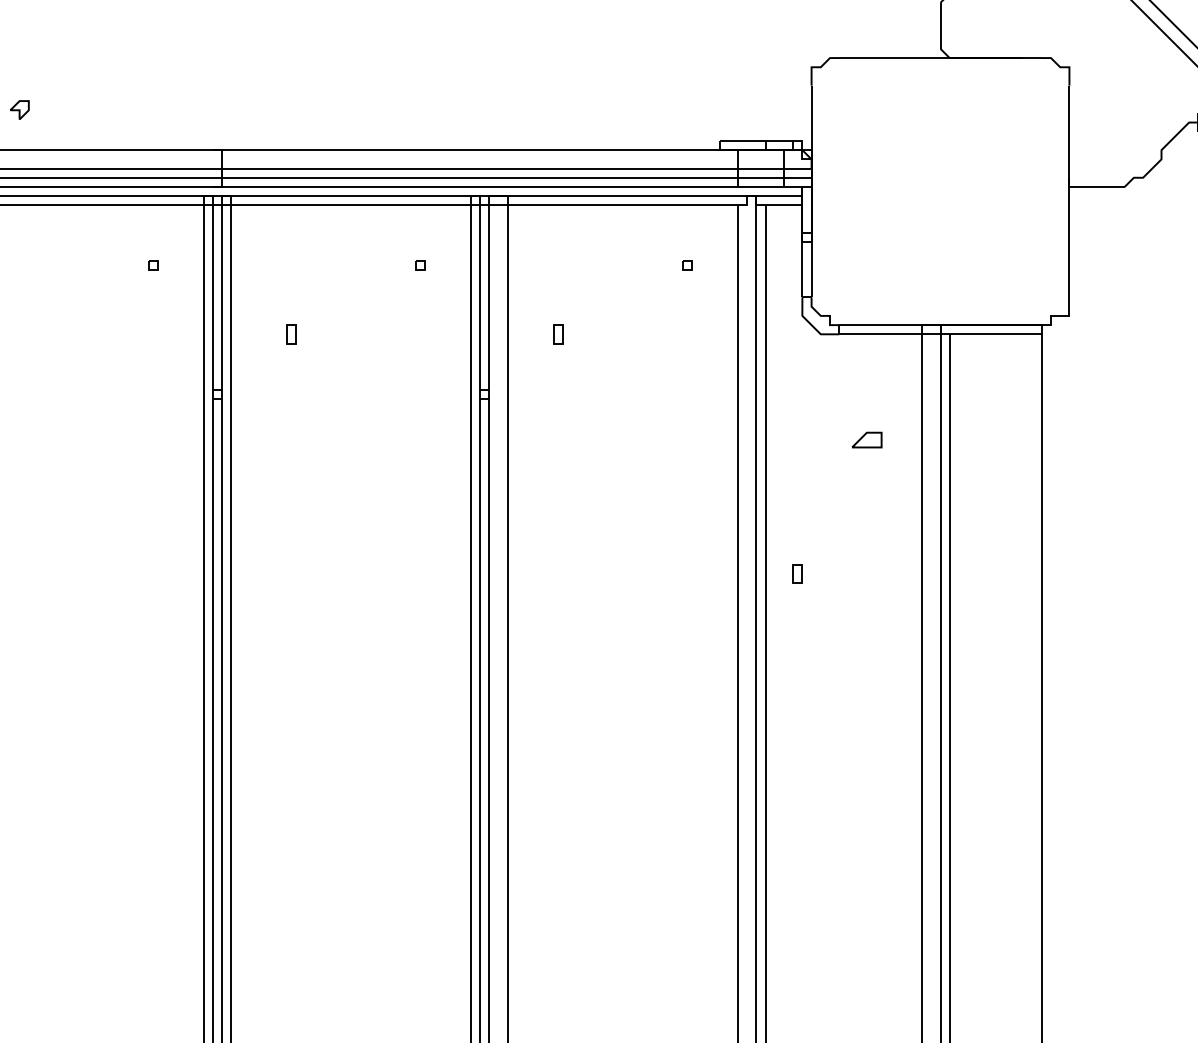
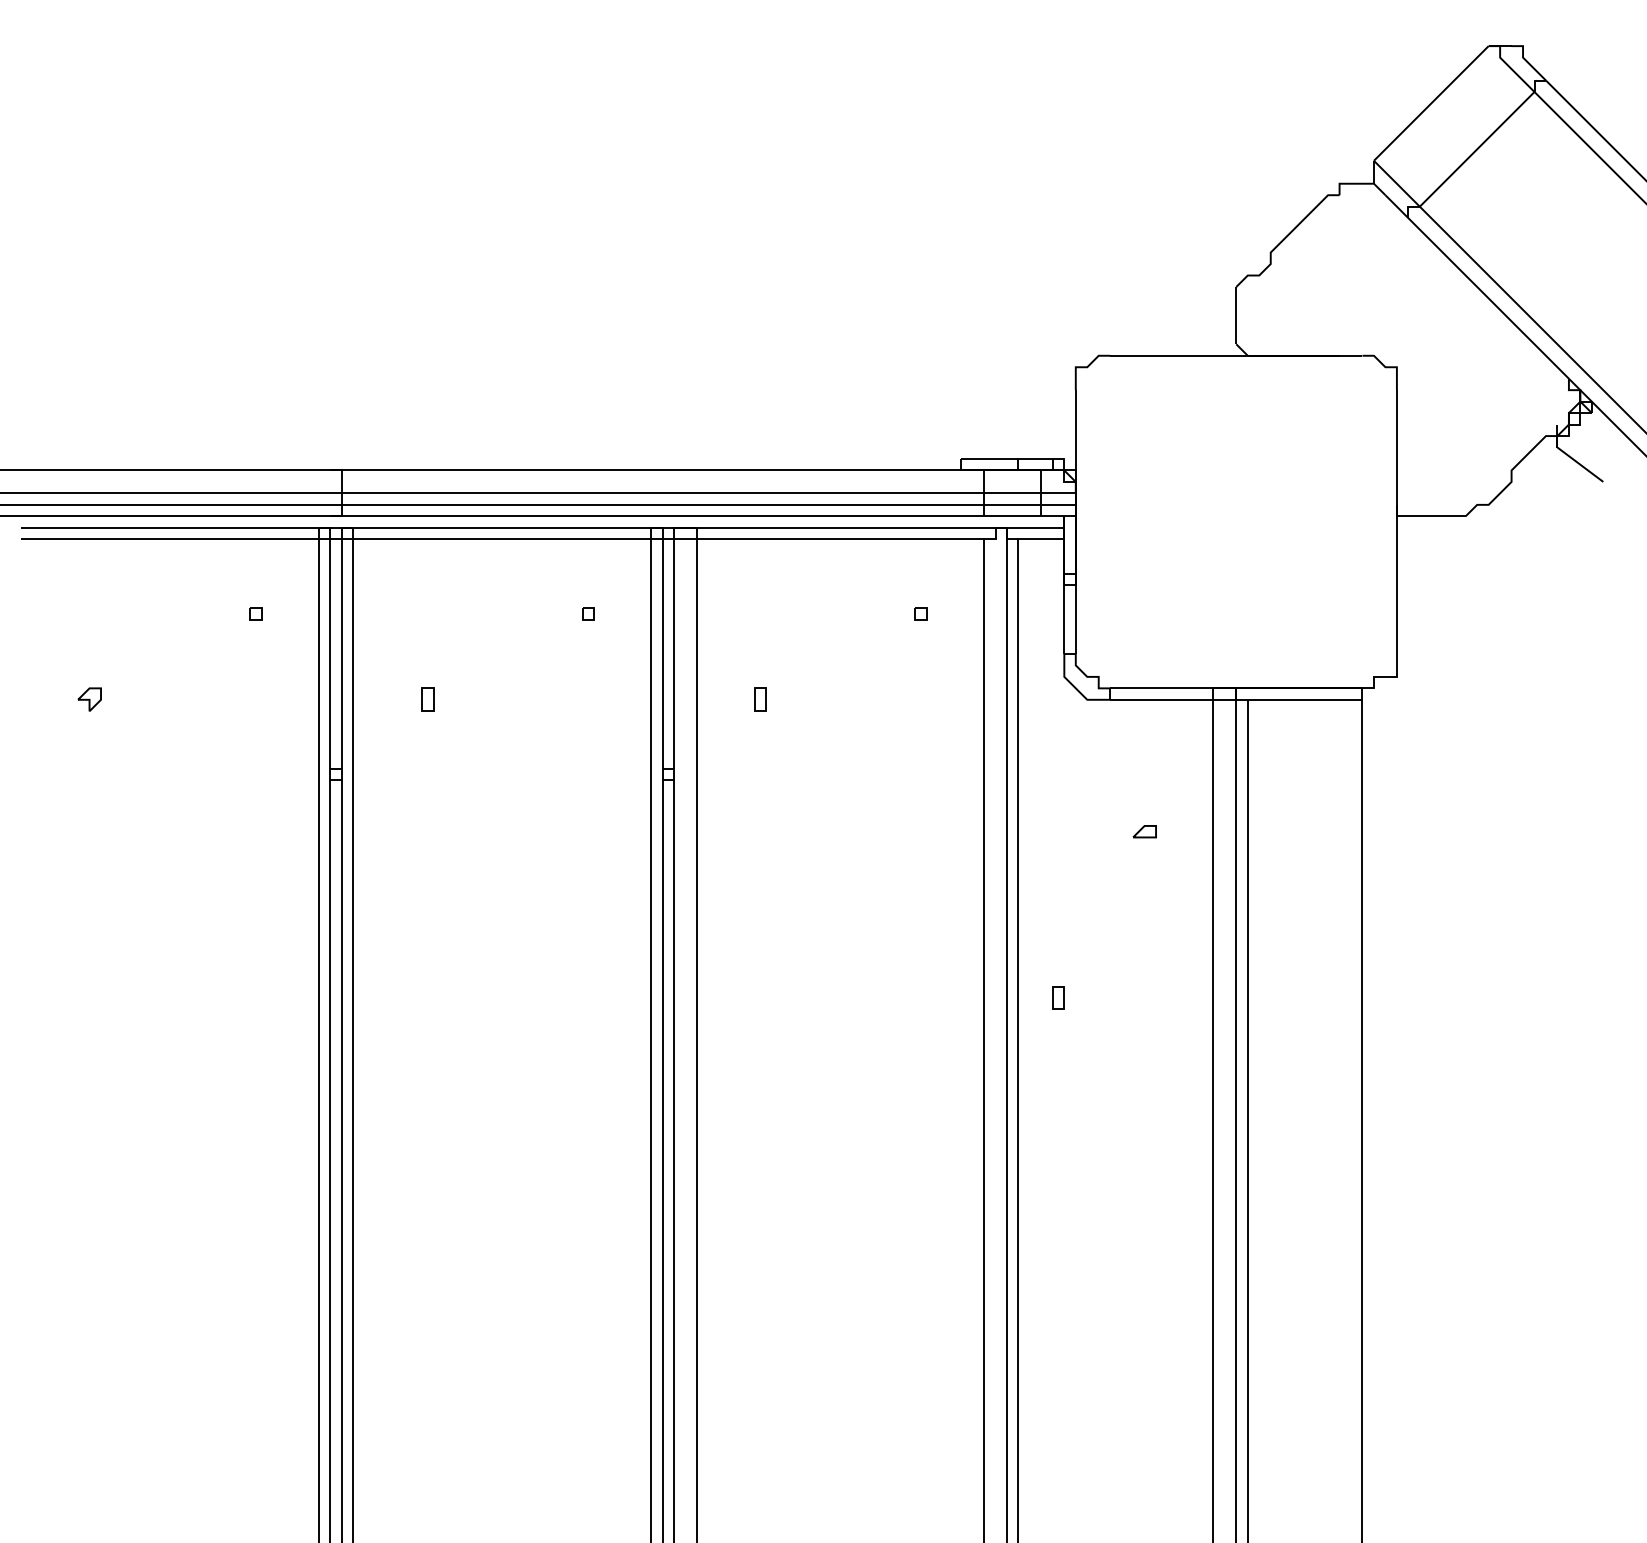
part: (19, 110) -> (89, 699), moved
part: (866, 440) -> (1144, 831), size x0.62

